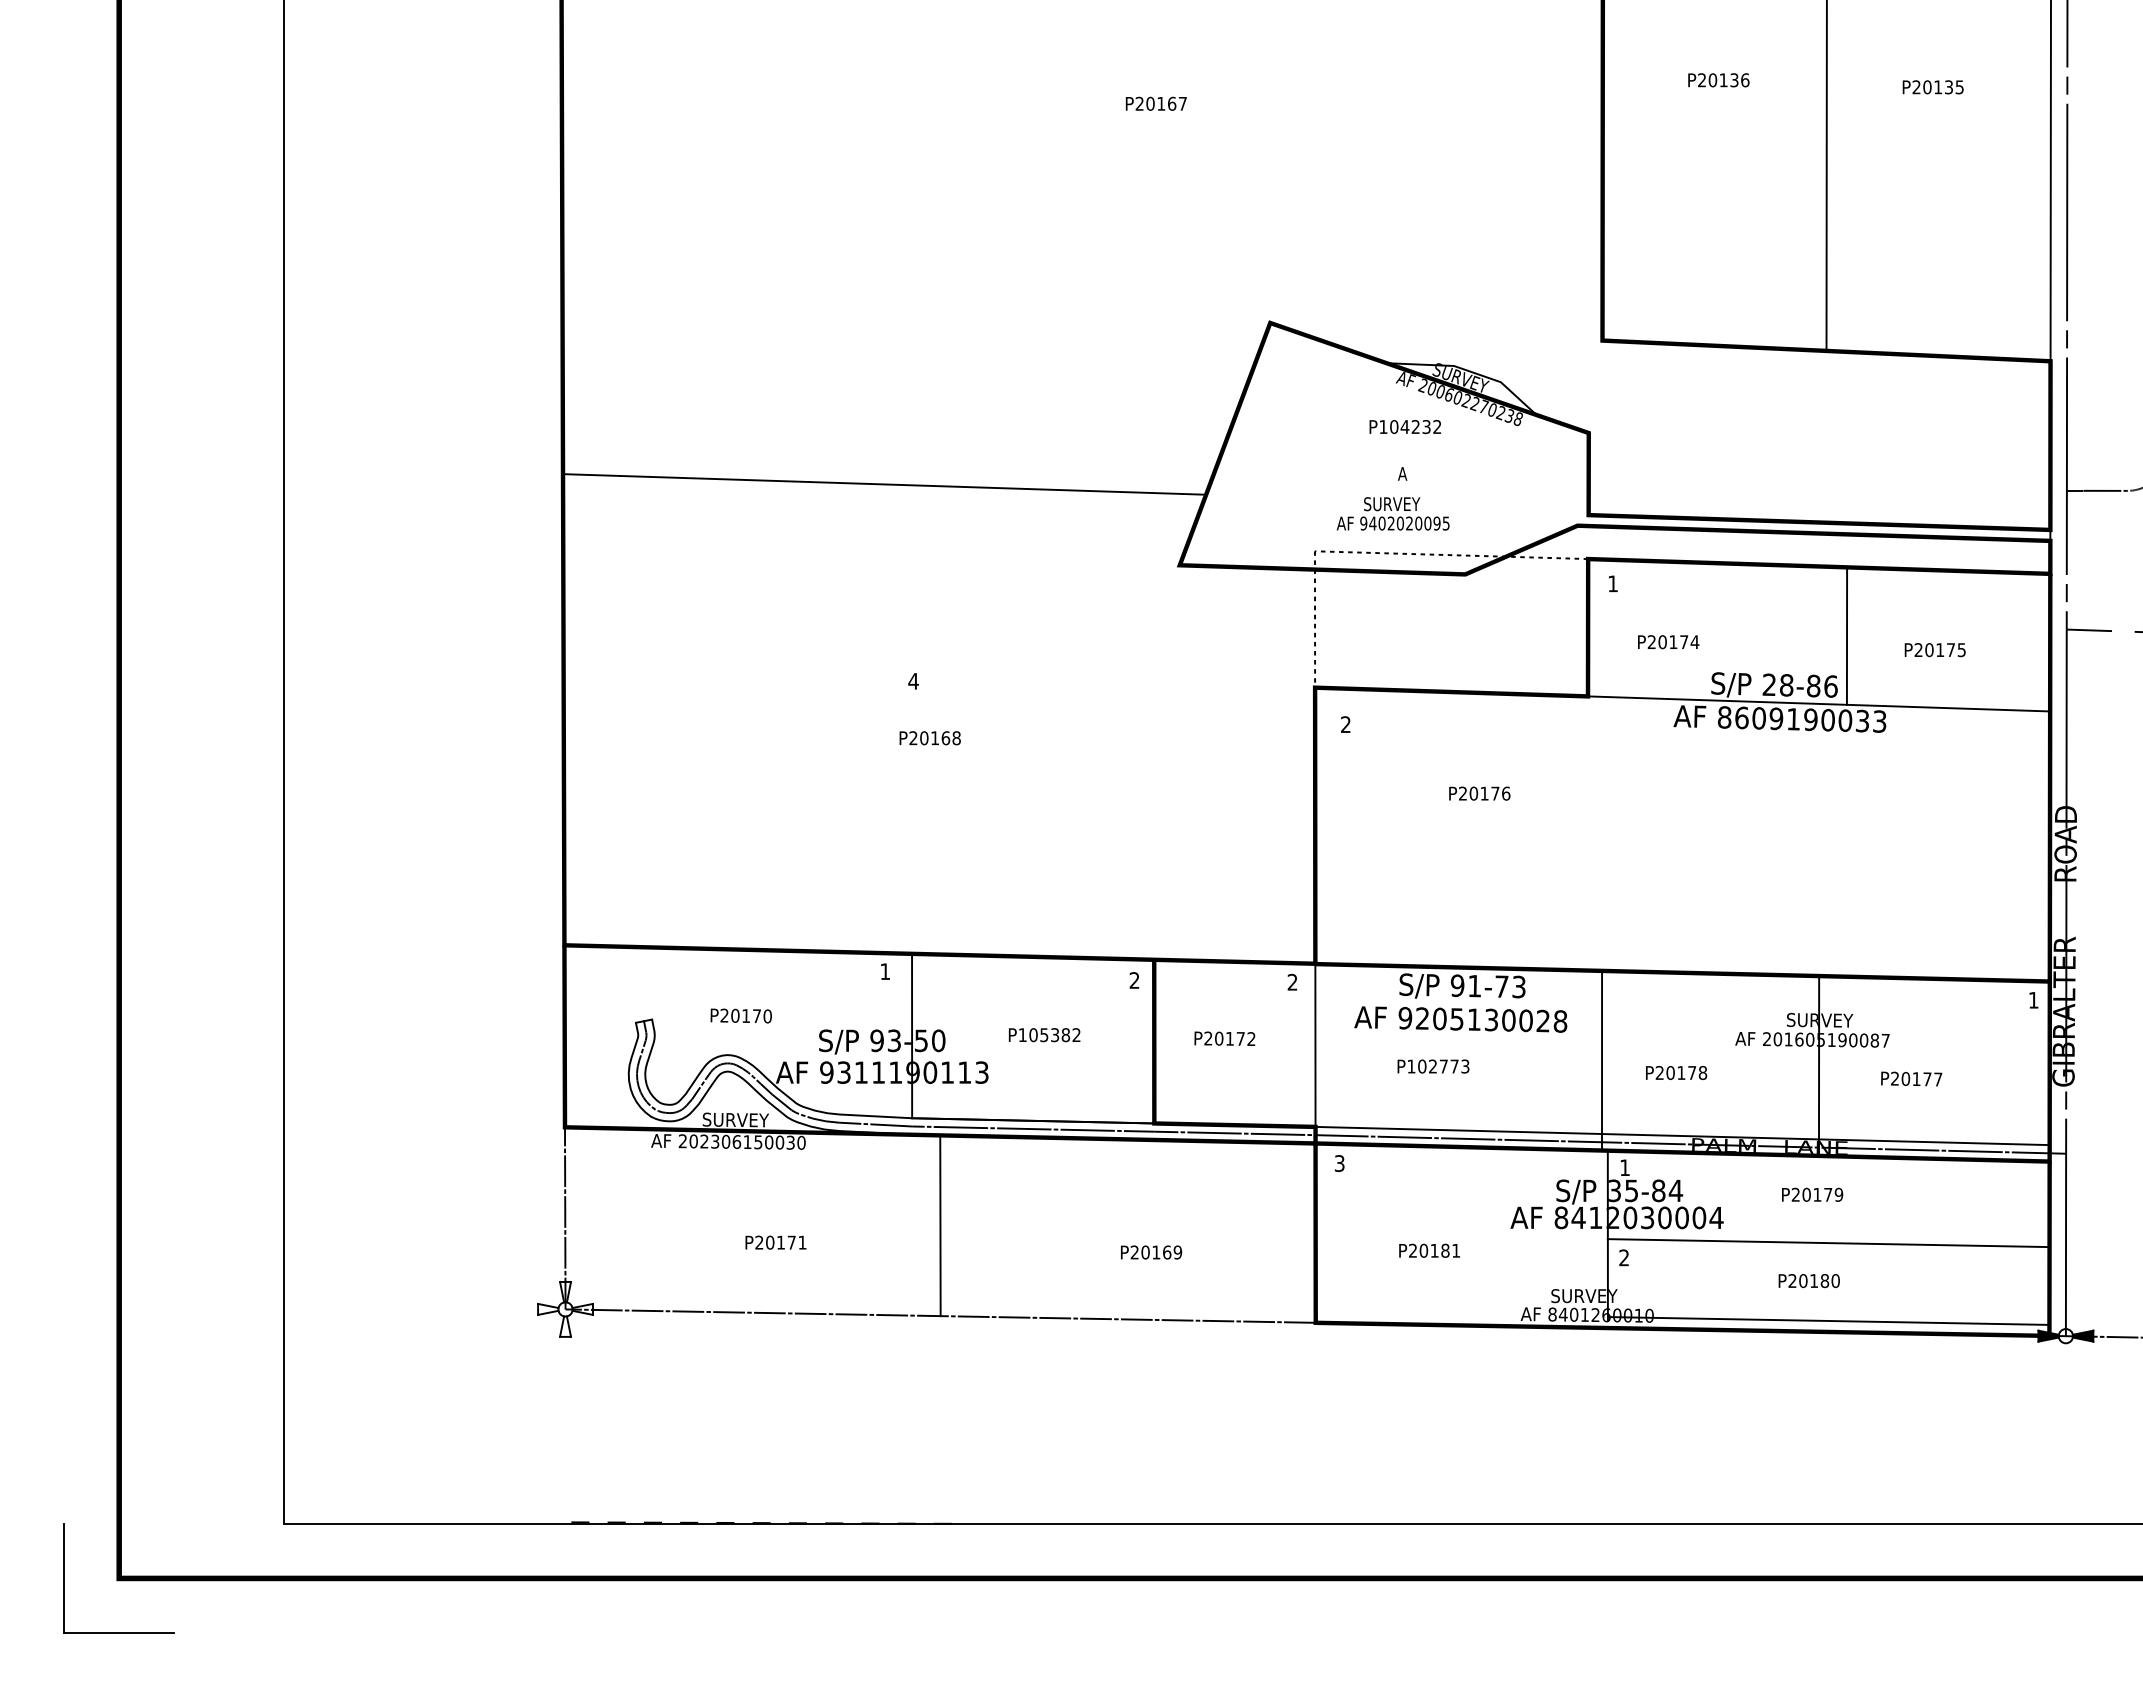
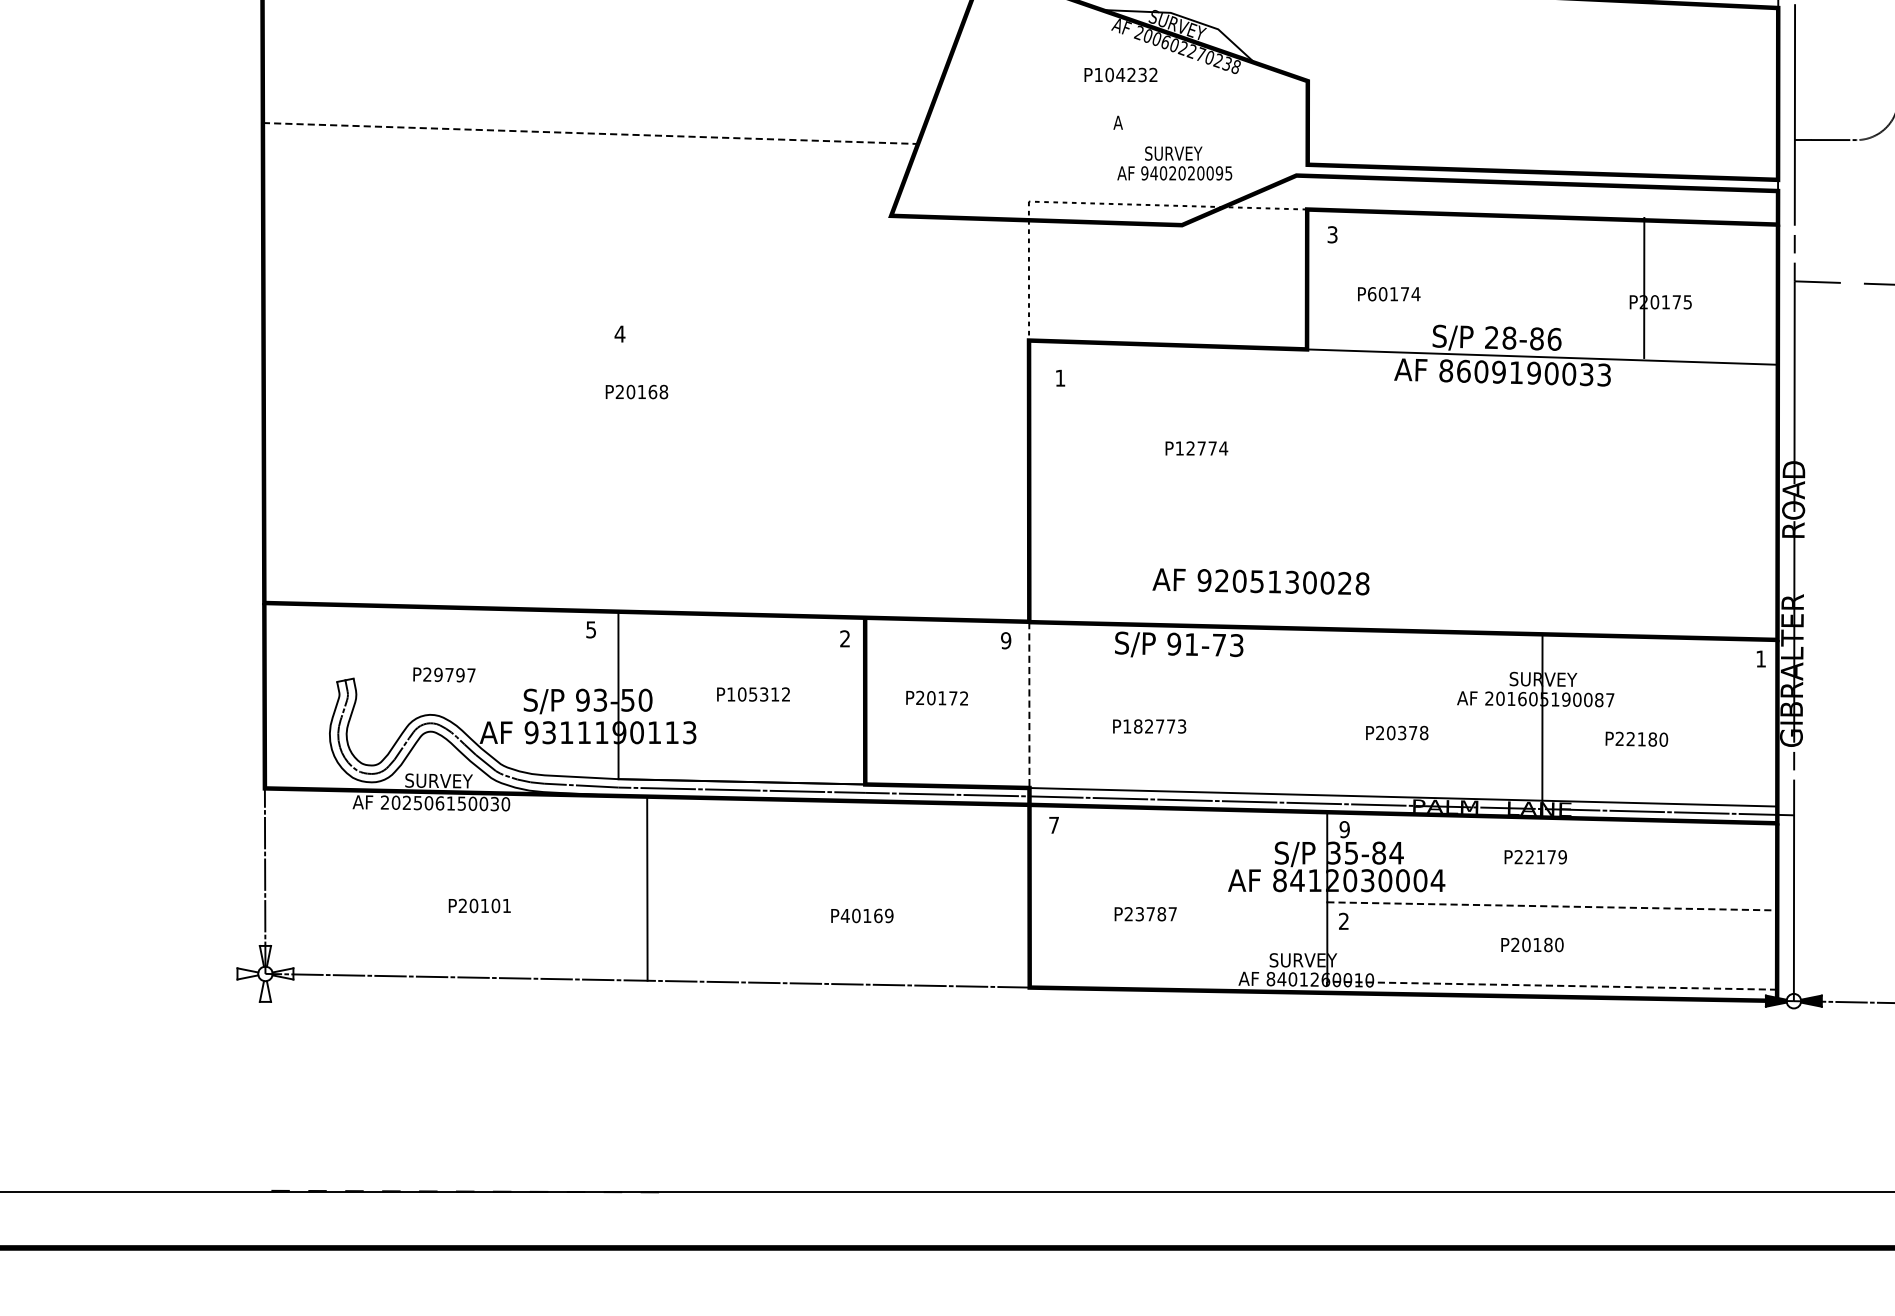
line: (884, 484) -> (590, 133), solid -> dashed
text: (1392, 513) -> (1174, 163), moved
text: (1612, 583) -> (1331, 234), 1 -> 3
line: (1846, 635) -> (1643, 287), moved
text: (1651, 642) -> (1371, 294), P20174 -> P60174
text: (1345, 724) -> (1060, 378), 2 -> 1
text: (1484, 793) -> (1201, 448), P20176 -> P12774
text: (884, 971) -> (590, 629), 1 -> 5
text: (1292, 982) -> (1006, 640), 2 -> 9
text: (751, 1016) -> (454, 675), P20170 -> P29797
text: (1460, 1019) -> (1260, 581), moved
text: (1065, 1035) -> (774, 694), P105382 -> P105312
line: (1315, 1046) -> (1029, 706), solid -> dashed
line: (1602, 1060) -> (1321, 720), removed
text: (1422, 1066) -> (1138, 726), P102773 -> P182773
text: (1681, 1073) -> (1402, 733), P20178 -> P20378
text: (1921, 1079) -> (1646, 739), P20177 -> P22180
text: (715, 1140) -> (418, 801), 202306150030 -> 202506150030
text: (1339, 1163) -> (1053, 825), 3 -> 7
text: (1625, 1167) -> (1345, 829), 1 -> 9
text: (1806, 1194) -> (1529, 856), P20179 -> P22179
text: (791, 1242) -> (495, 905), P20171 -> P20101
line: (1828, 1243) -> (1552, 906), solid -> dashed
text: (1439, 1250) -> (1155, 913), P20181 -> P23787
text: (1134, 1252) -> (845, 915), P20169 -> P40169
line: (1828, 1320) -> (1552, 985), solid -> dashed

